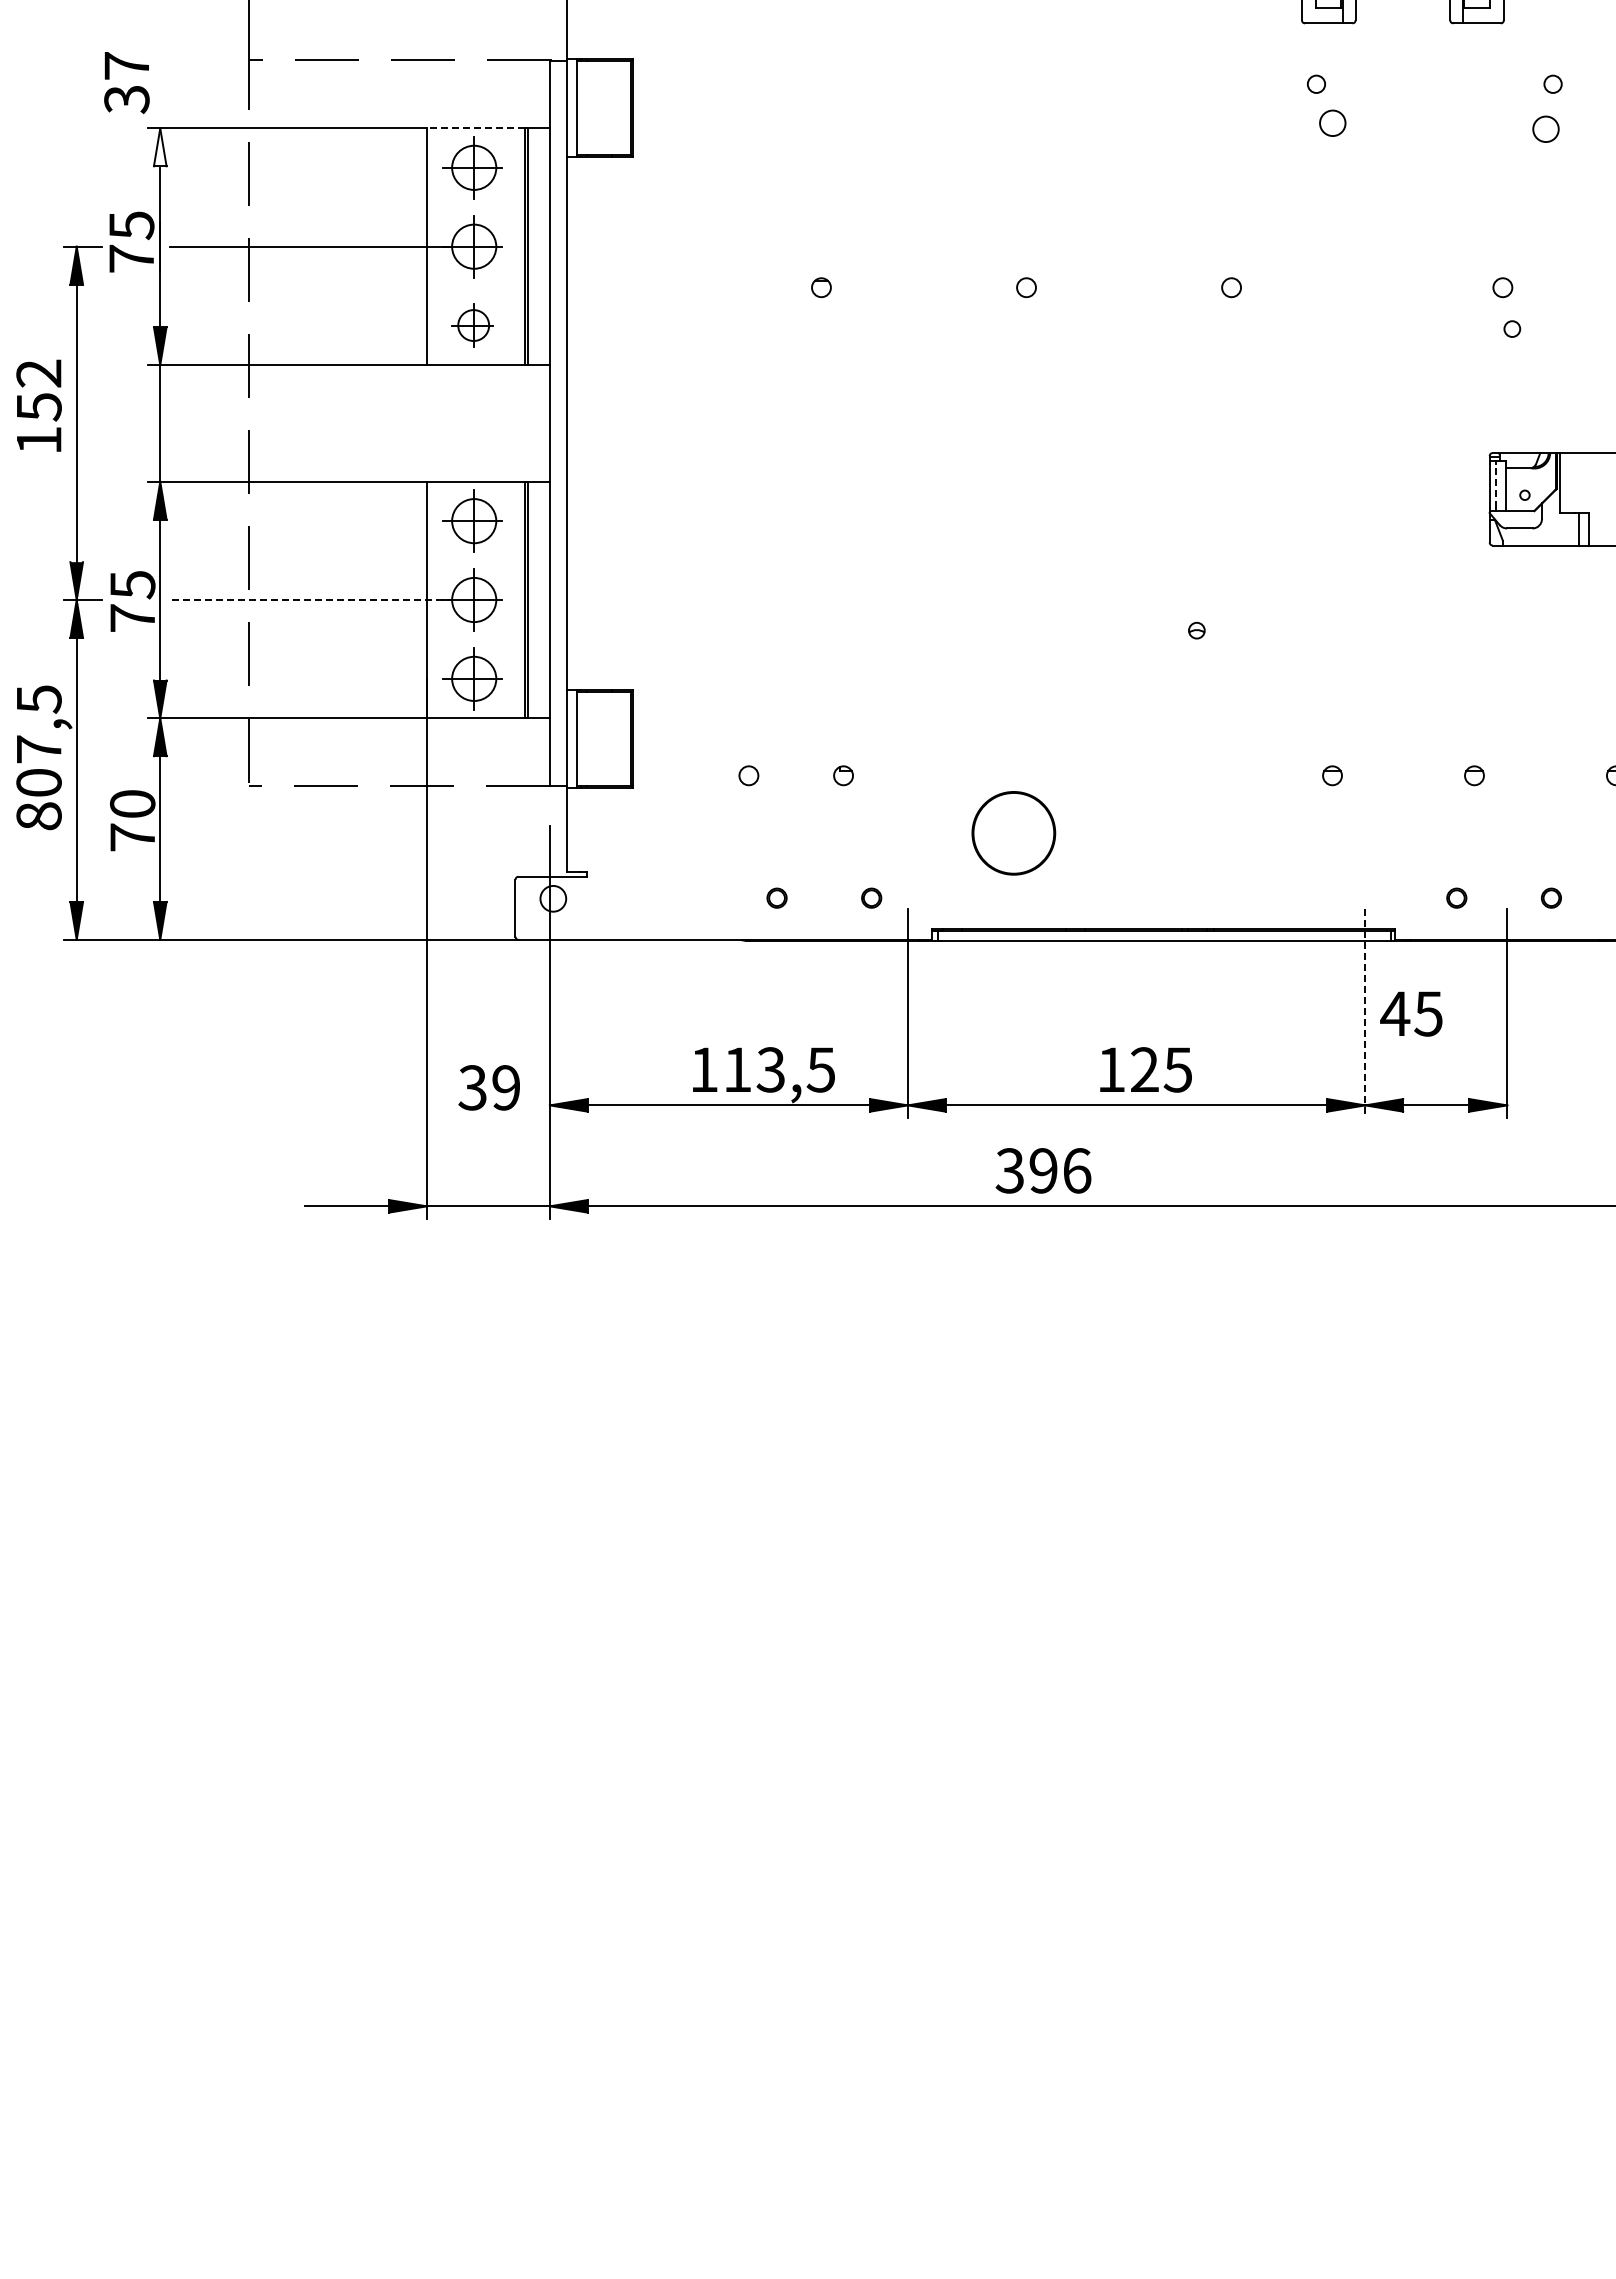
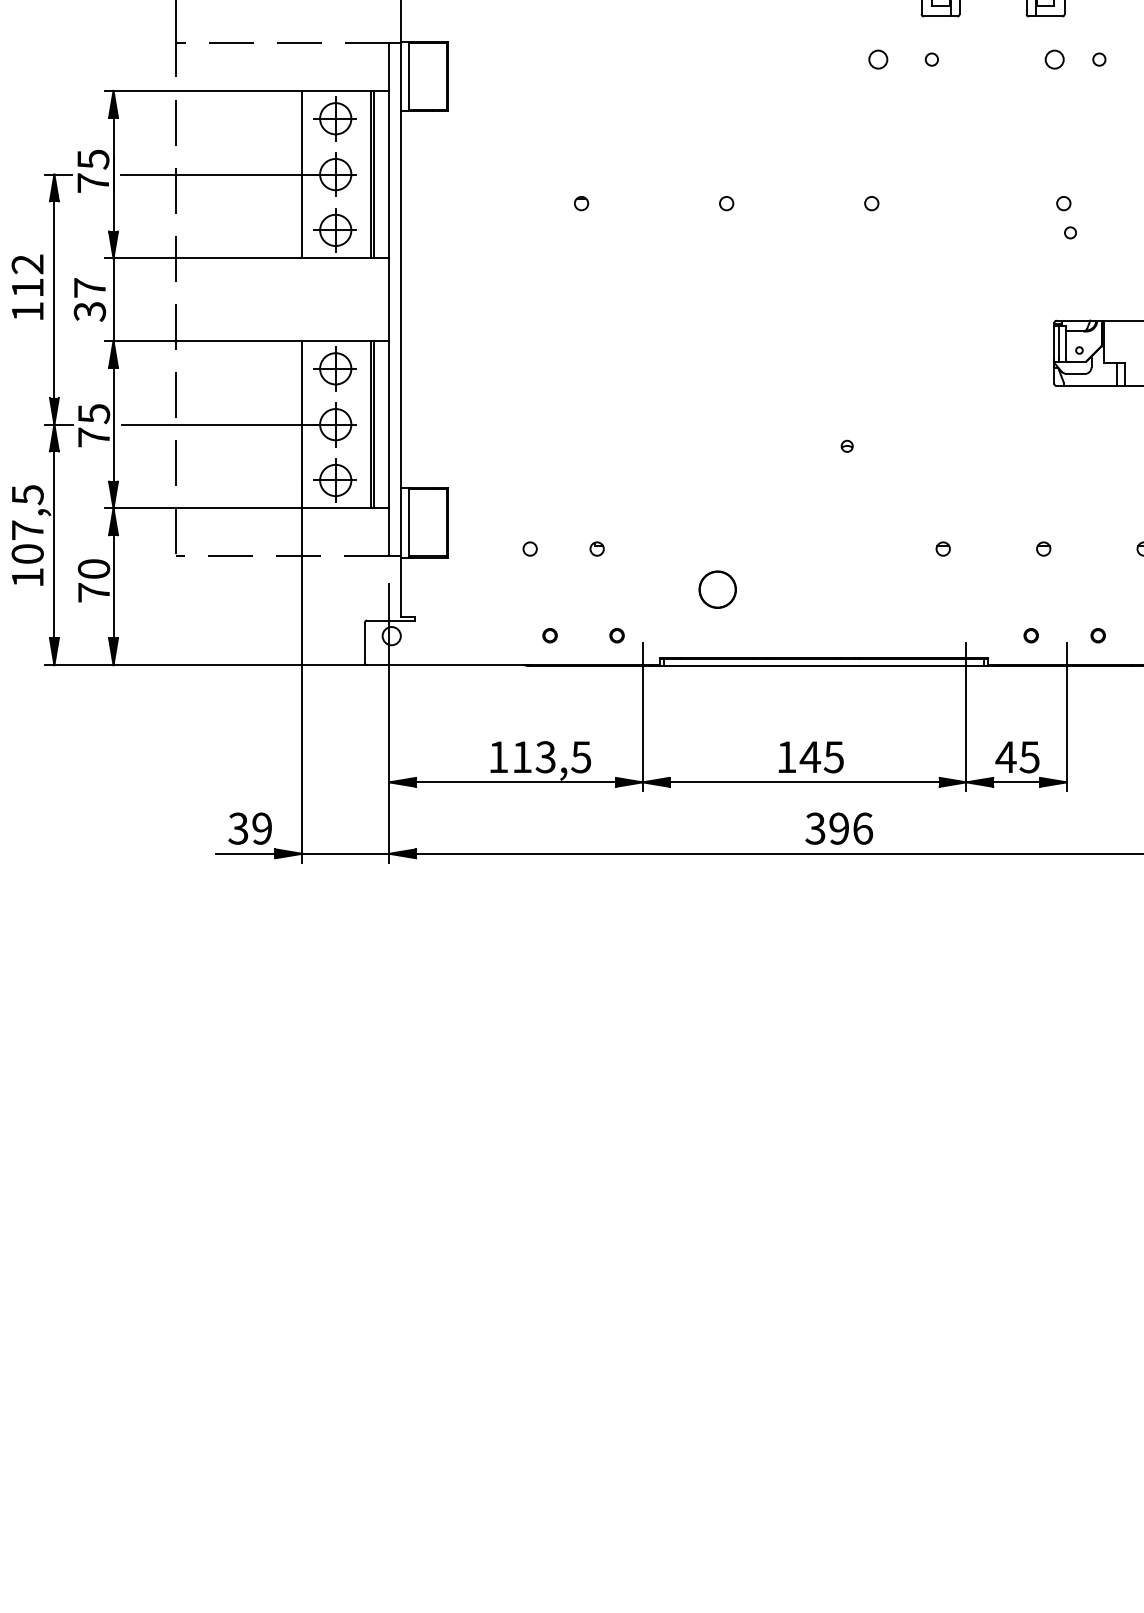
text: (126, 82) -> (89, 299), moved
circle: (1332, 122) -> (878, 59), moved
line: (475, 128) -> (336, 90), dashed -> solid
circle: (1545, 128) -> (1054, 59), moved
fill: (159, 147) -> (112, 104), added
part: (472, 325) -> (334, 230), size x1.43
text: (39, 407) -> (28, 288), 152 -> 112
line: (1495, 485) -> (1058, 343), dashed -> solid
line: (312, 600) -> (221, 424), dashed -> solid
text: (38, 816) -> (27, 577), 807,5 -> 107,5
circle: (1013, 832) -> (717, 589), size x0.62
text: (1411, 1013) -> (1017, 756), moved
line: (1365, 1014) -> (966, 718), dashed -> solid
text: (1144, 1069) -> (810, 756), 125 -> 145
text: (488, 1087) -> (249, 828), moved
text: (1043, 1170) -> (839, 828), moved

